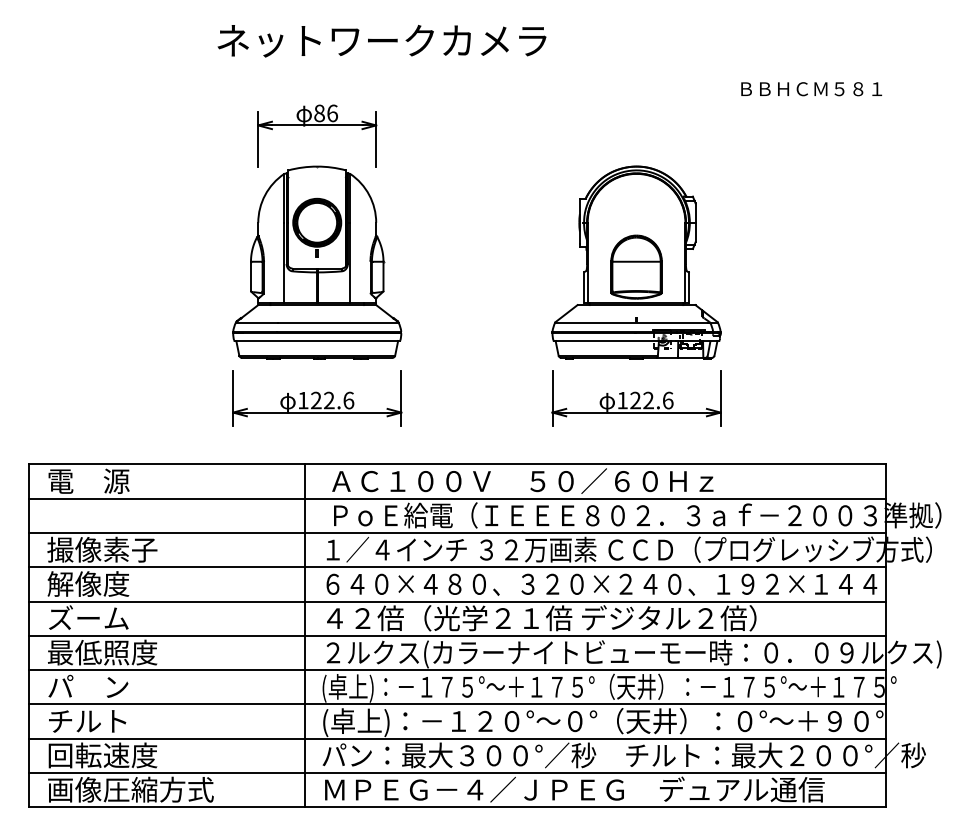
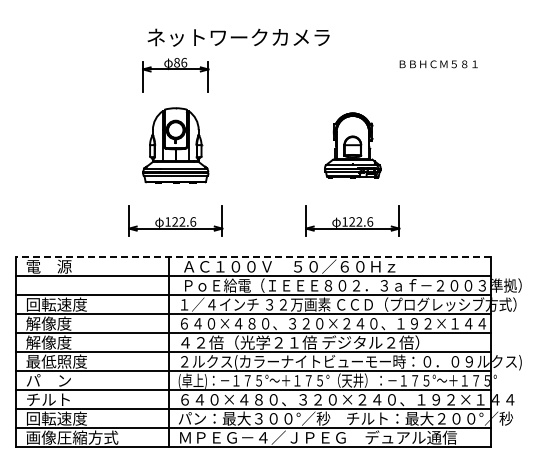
text: (381, 40) -> (238, 37), moved
text: (811, 89) -> (438, 64), moved
part: (316, 262) -> (175, 145), size x0.7
part: (636, 262) -> (352, 145), size x0.6
line: (457, 464) -> (253, 257), solid -> dashed
text: (102, 549) -> (56, 304), 撮像素子 -> 回転速度
text: (87, 618) -> (48, 342), ズーム -> 解像度
text: (625, 720) -> (346, 399), (卓上)：－１２０°～０°（天井）：０°～＋９０° -> ６４０×４８０、３２０×２４０、１９２×１４４

